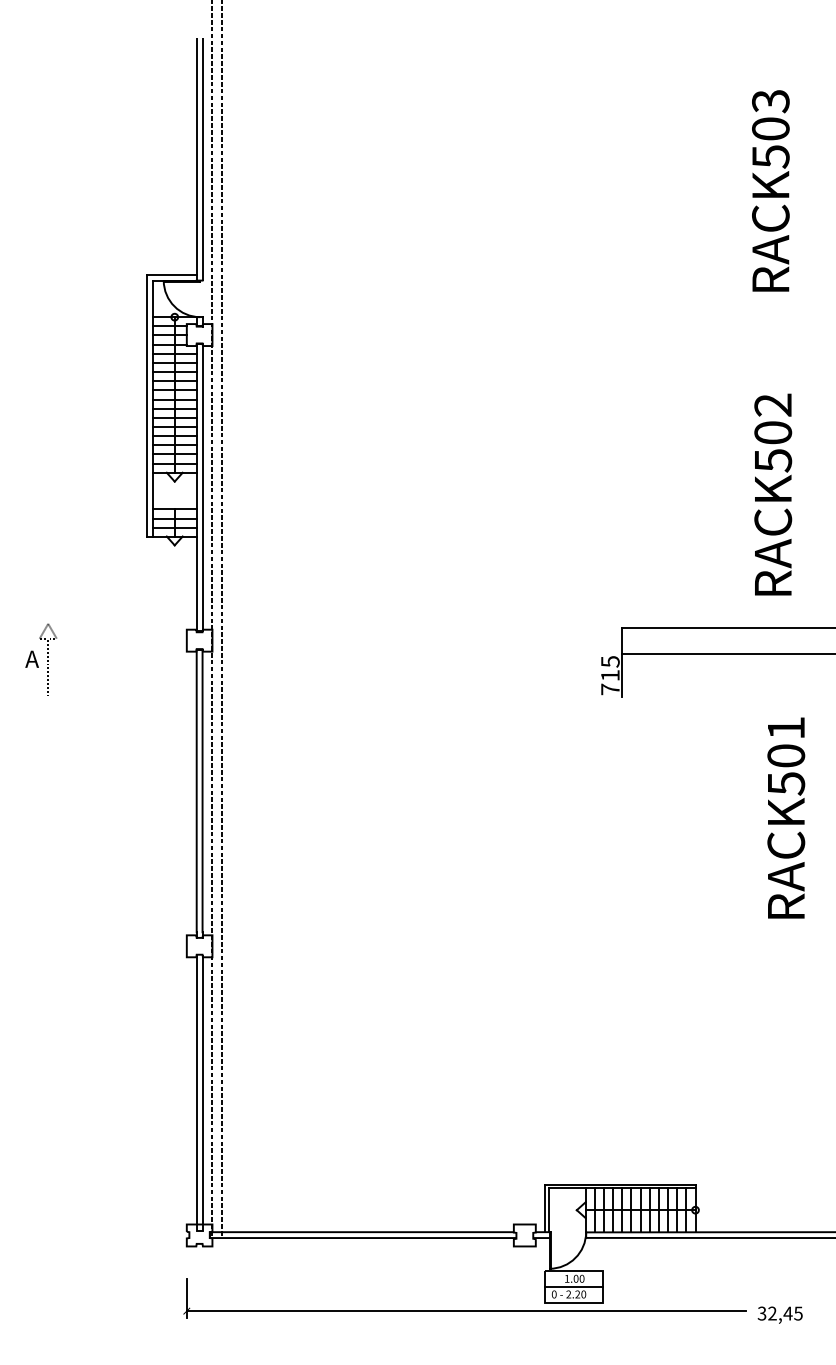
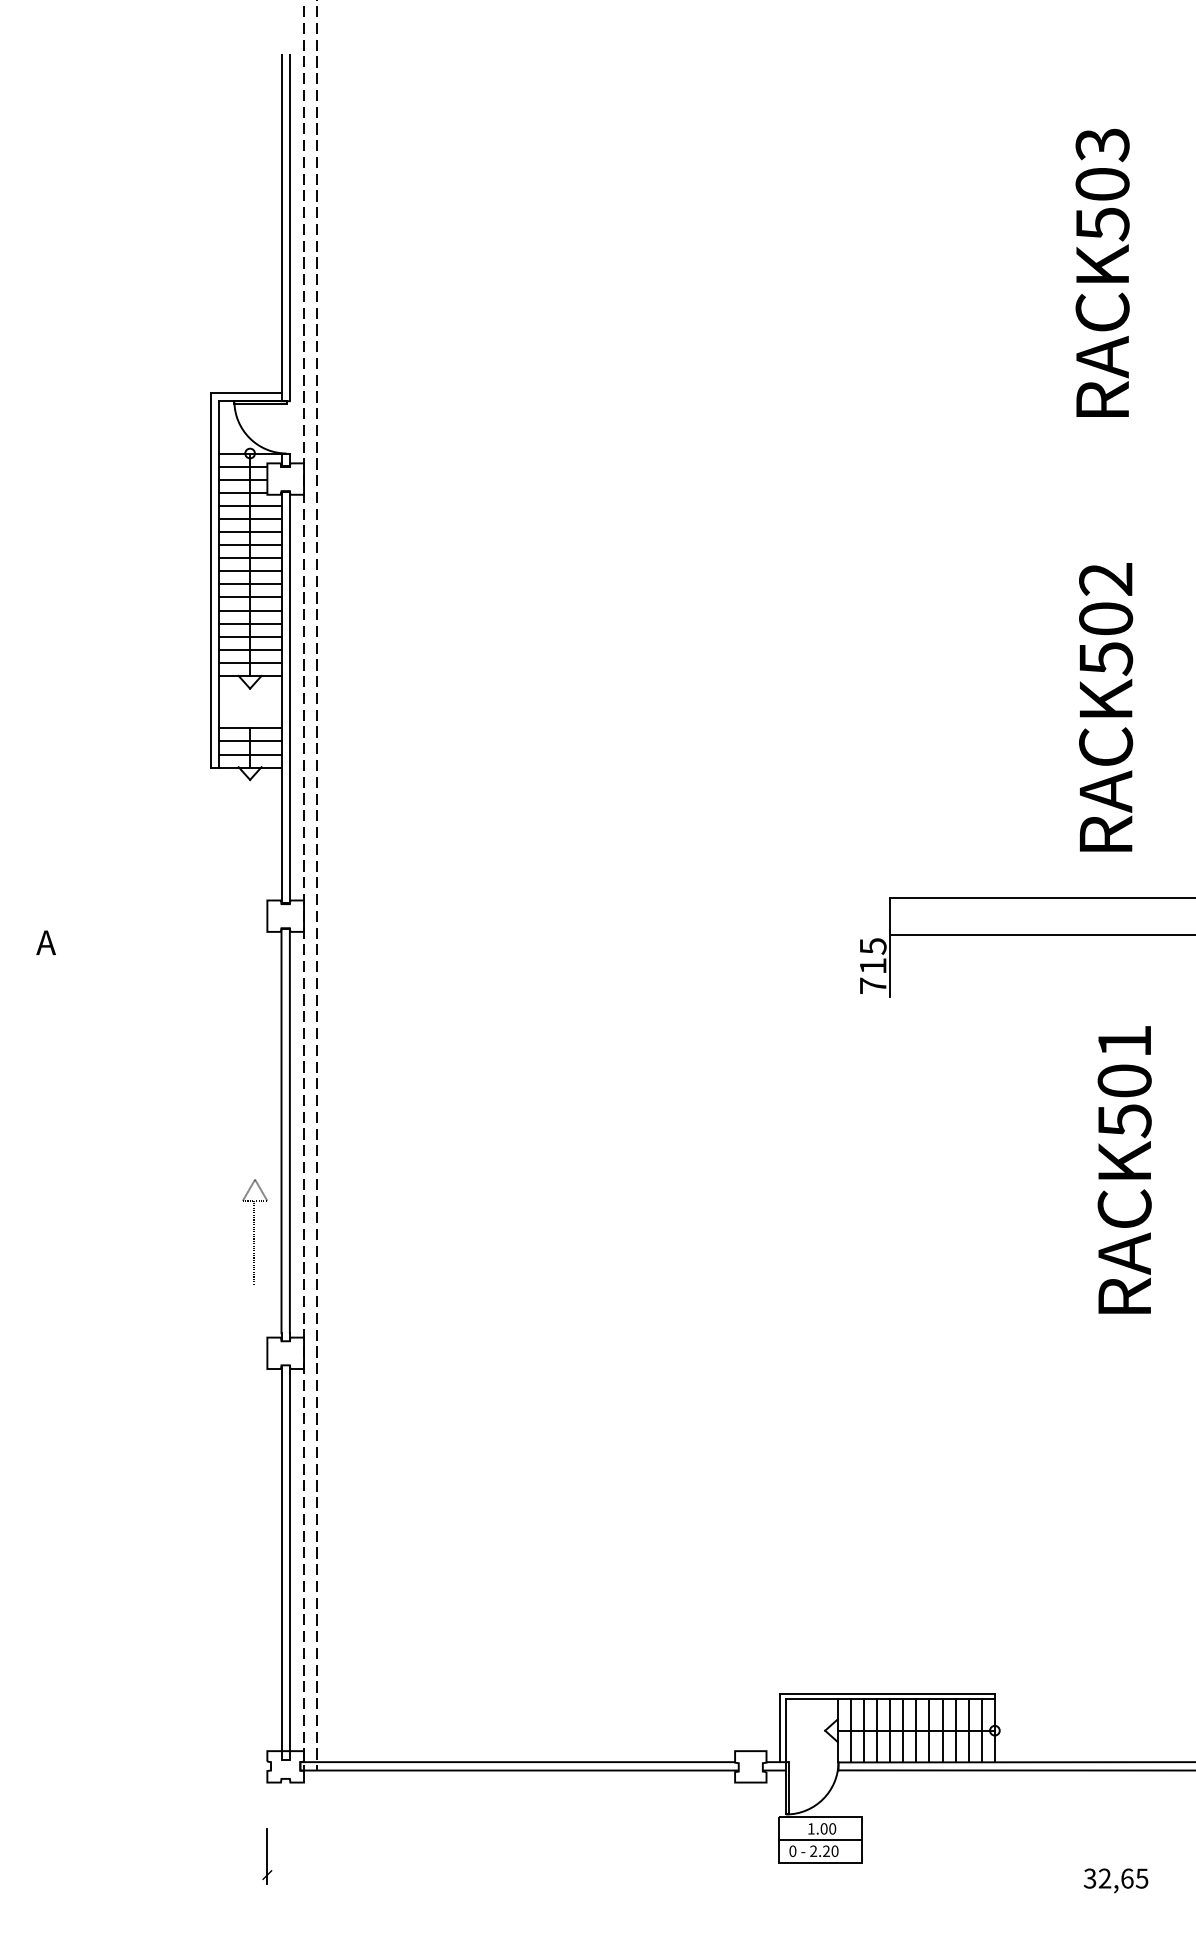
part: (48, 659) -> (255, 1230), moved
line: (466, 1311) -> (667, 1875), removed
text: (787, 1313) -> (1126, 1878), 32,45 -> 32,65

